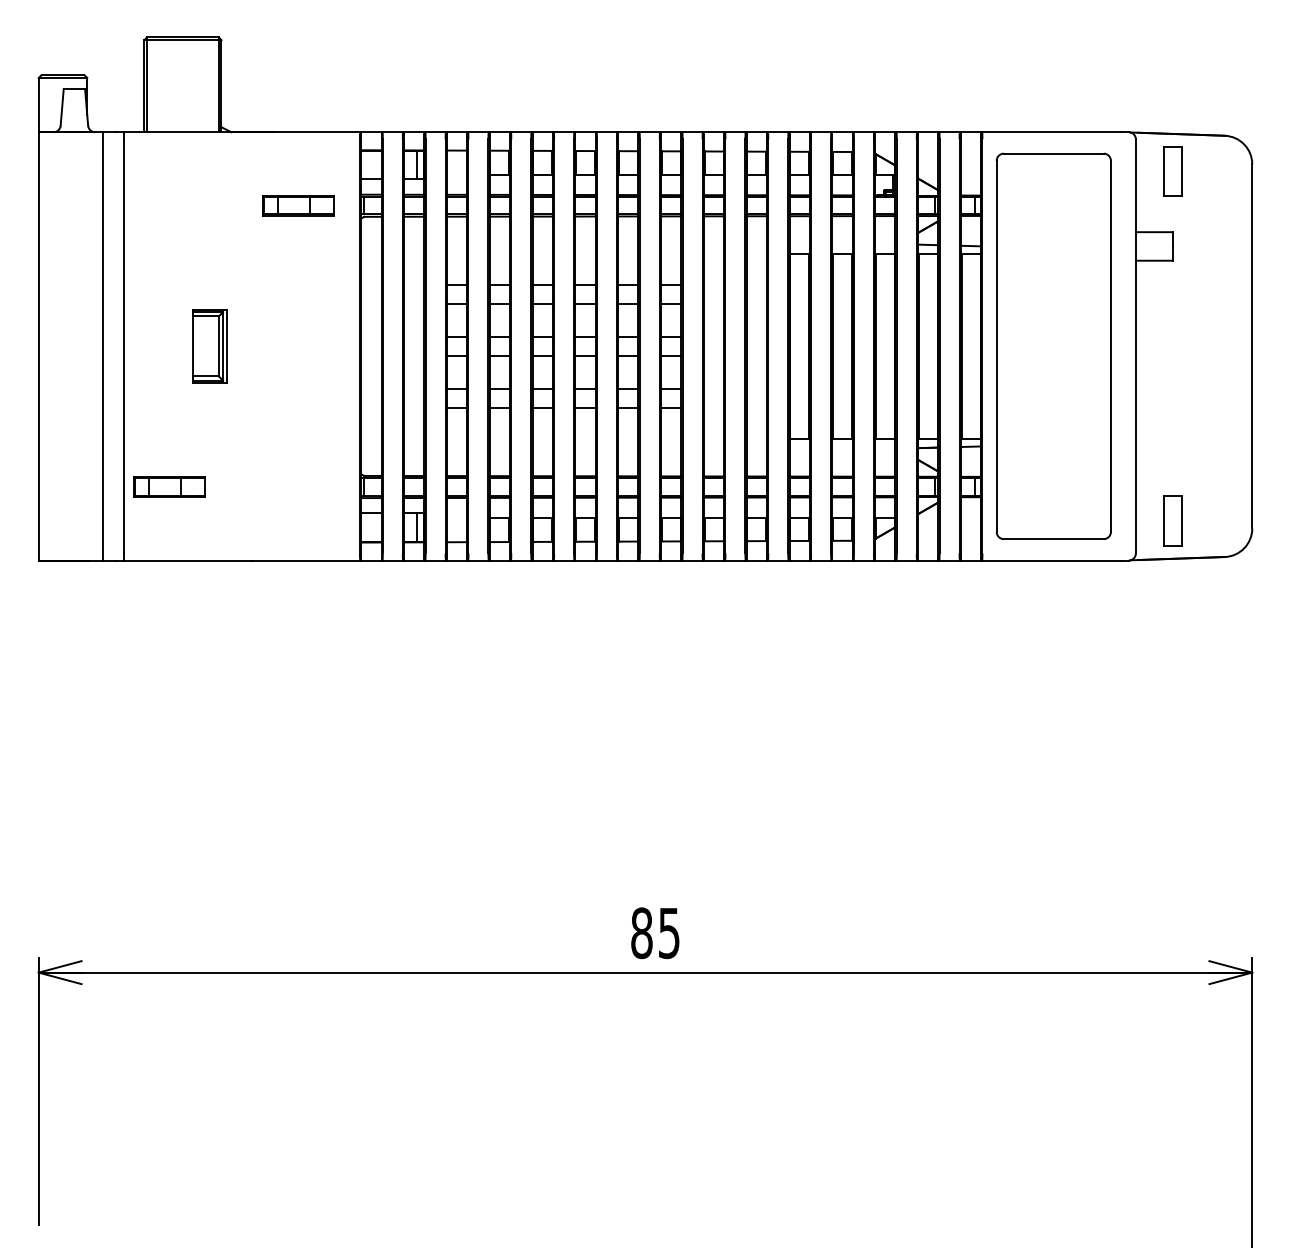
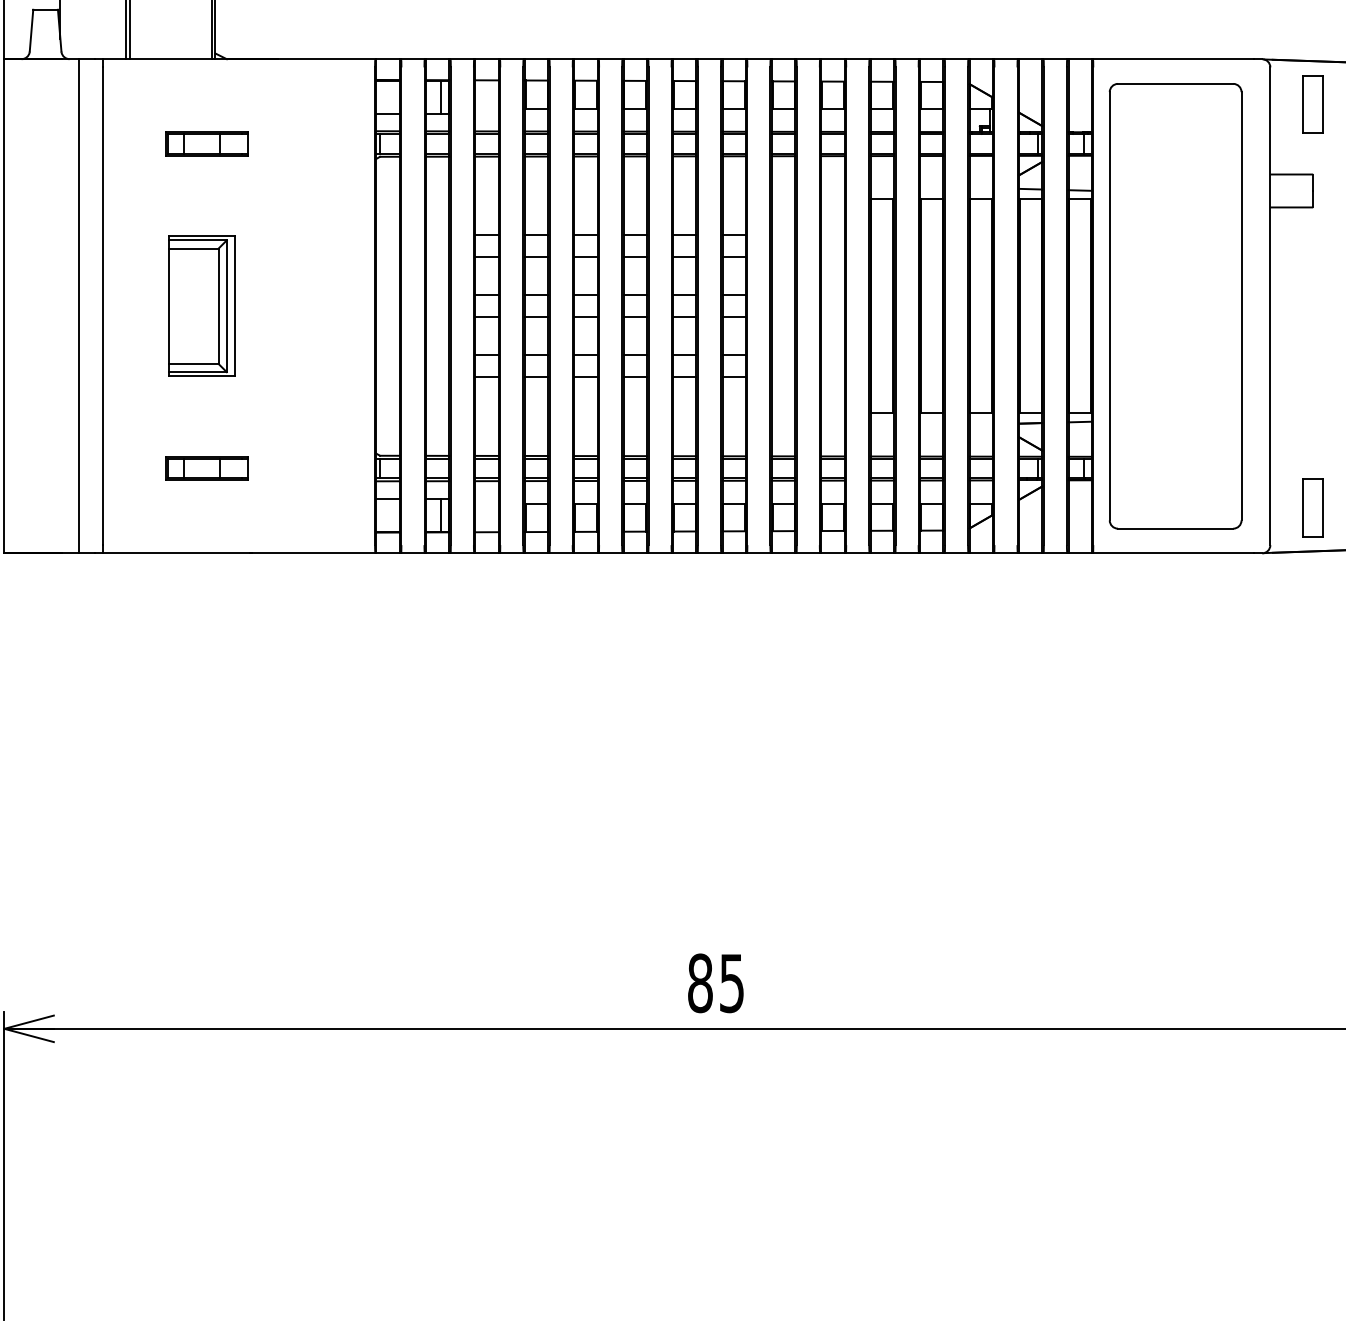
part: (298, 205) -> (207, 143), moved
part: (210, 346) -> (202, 306), size x1.67
part: (169, 486) -> (207, 467), moved

